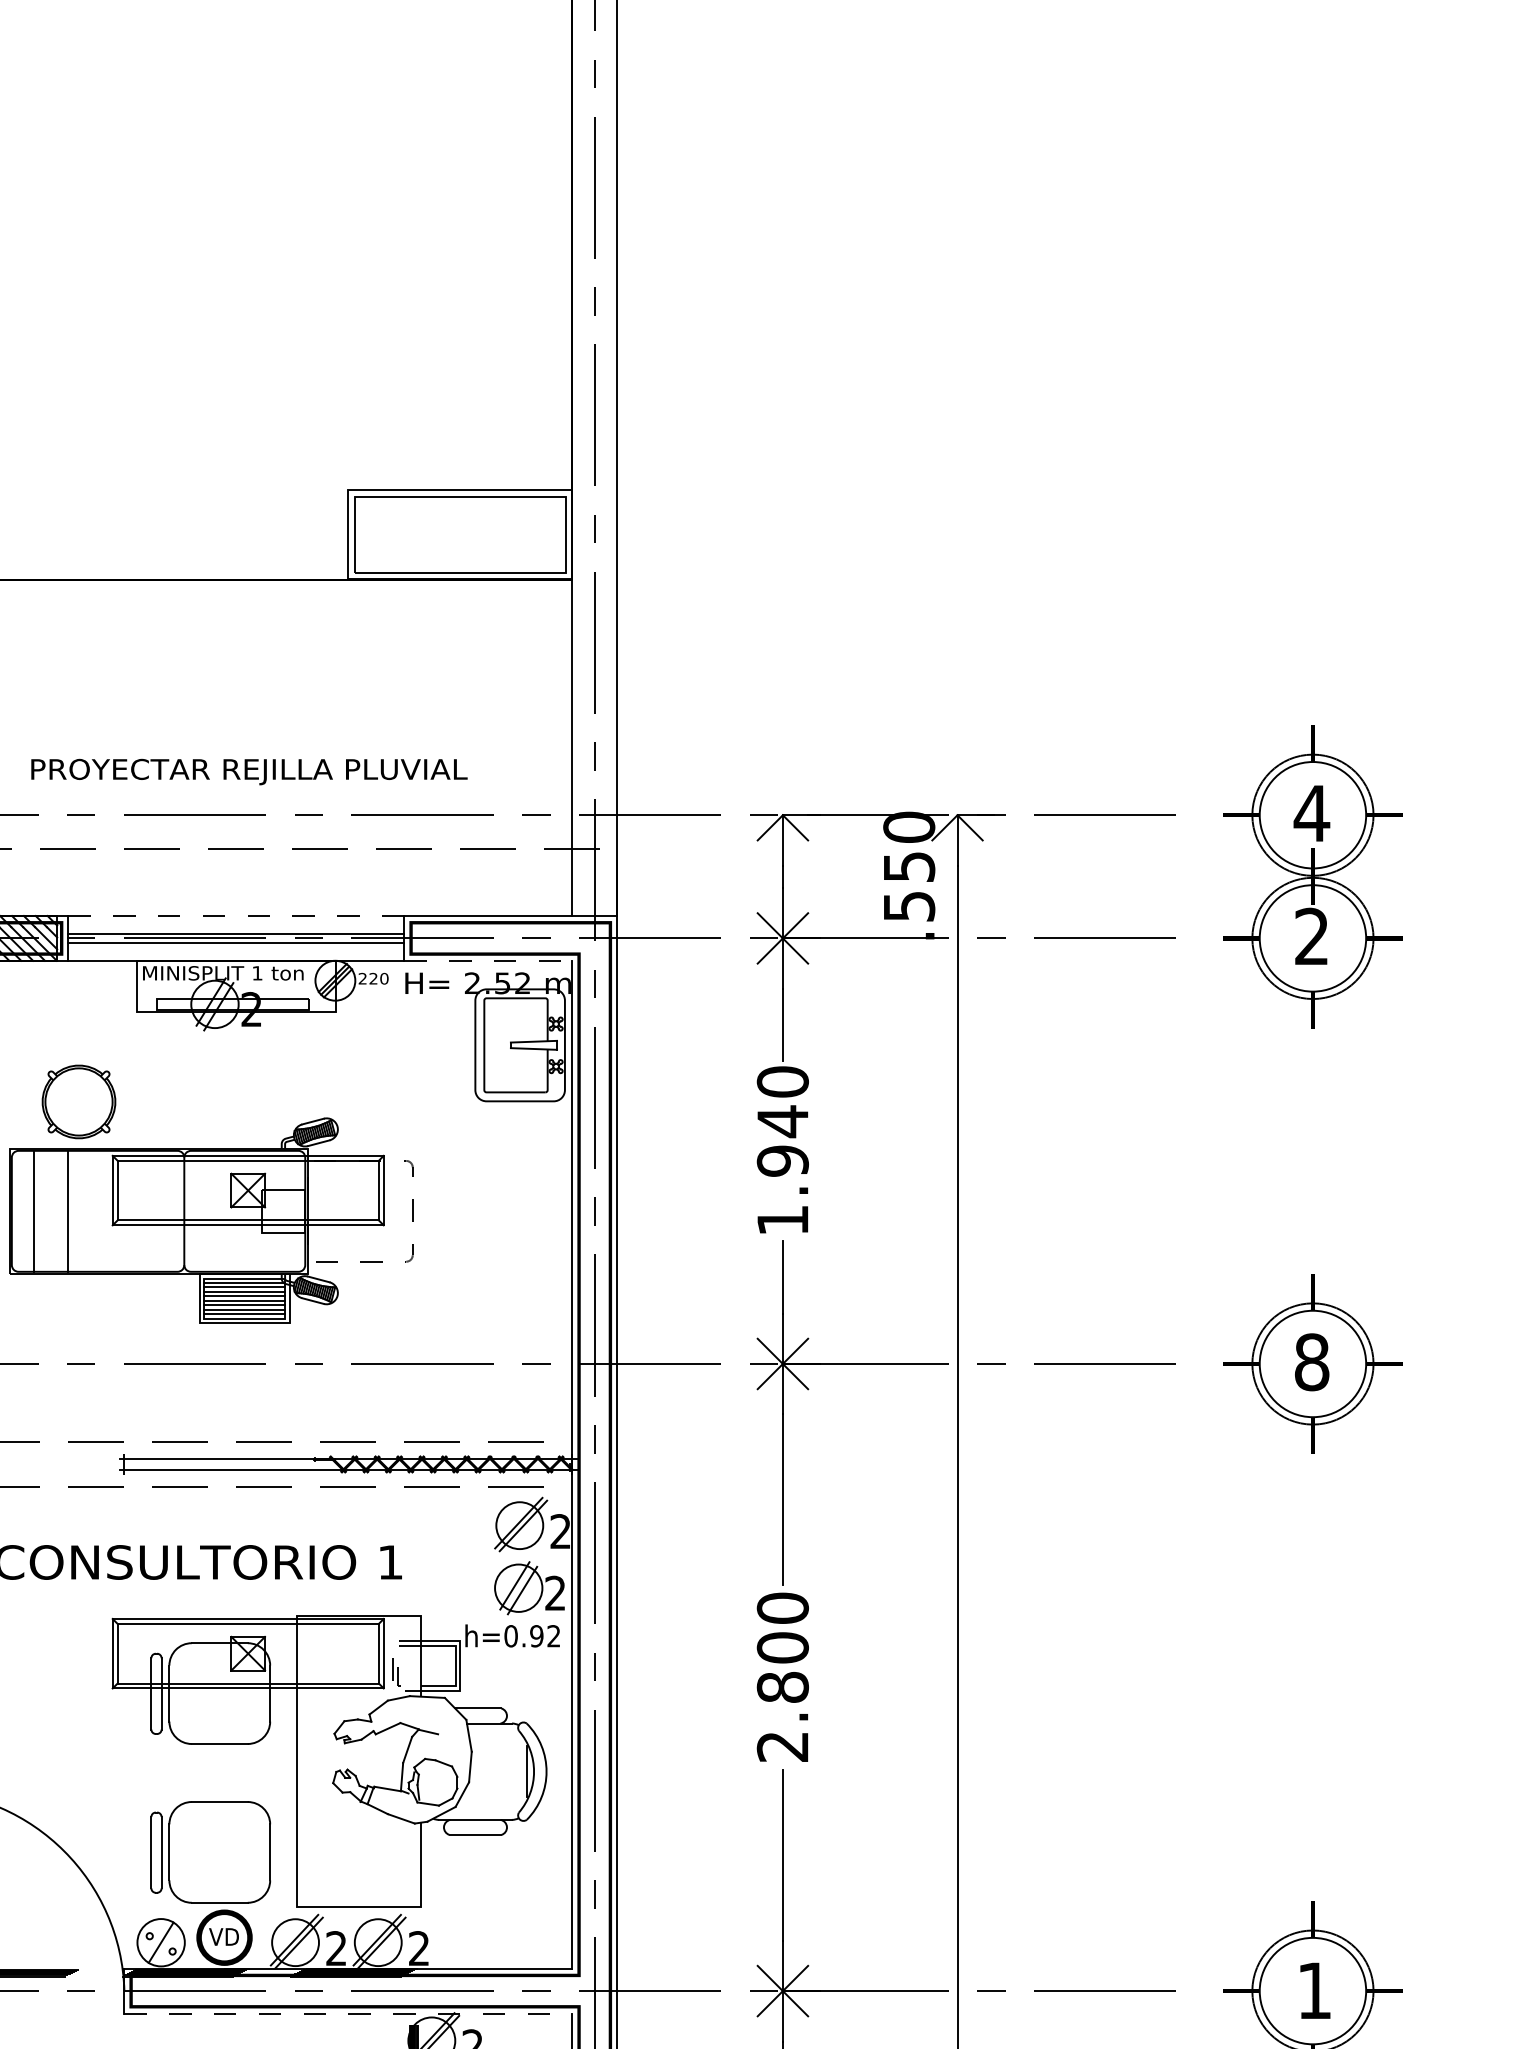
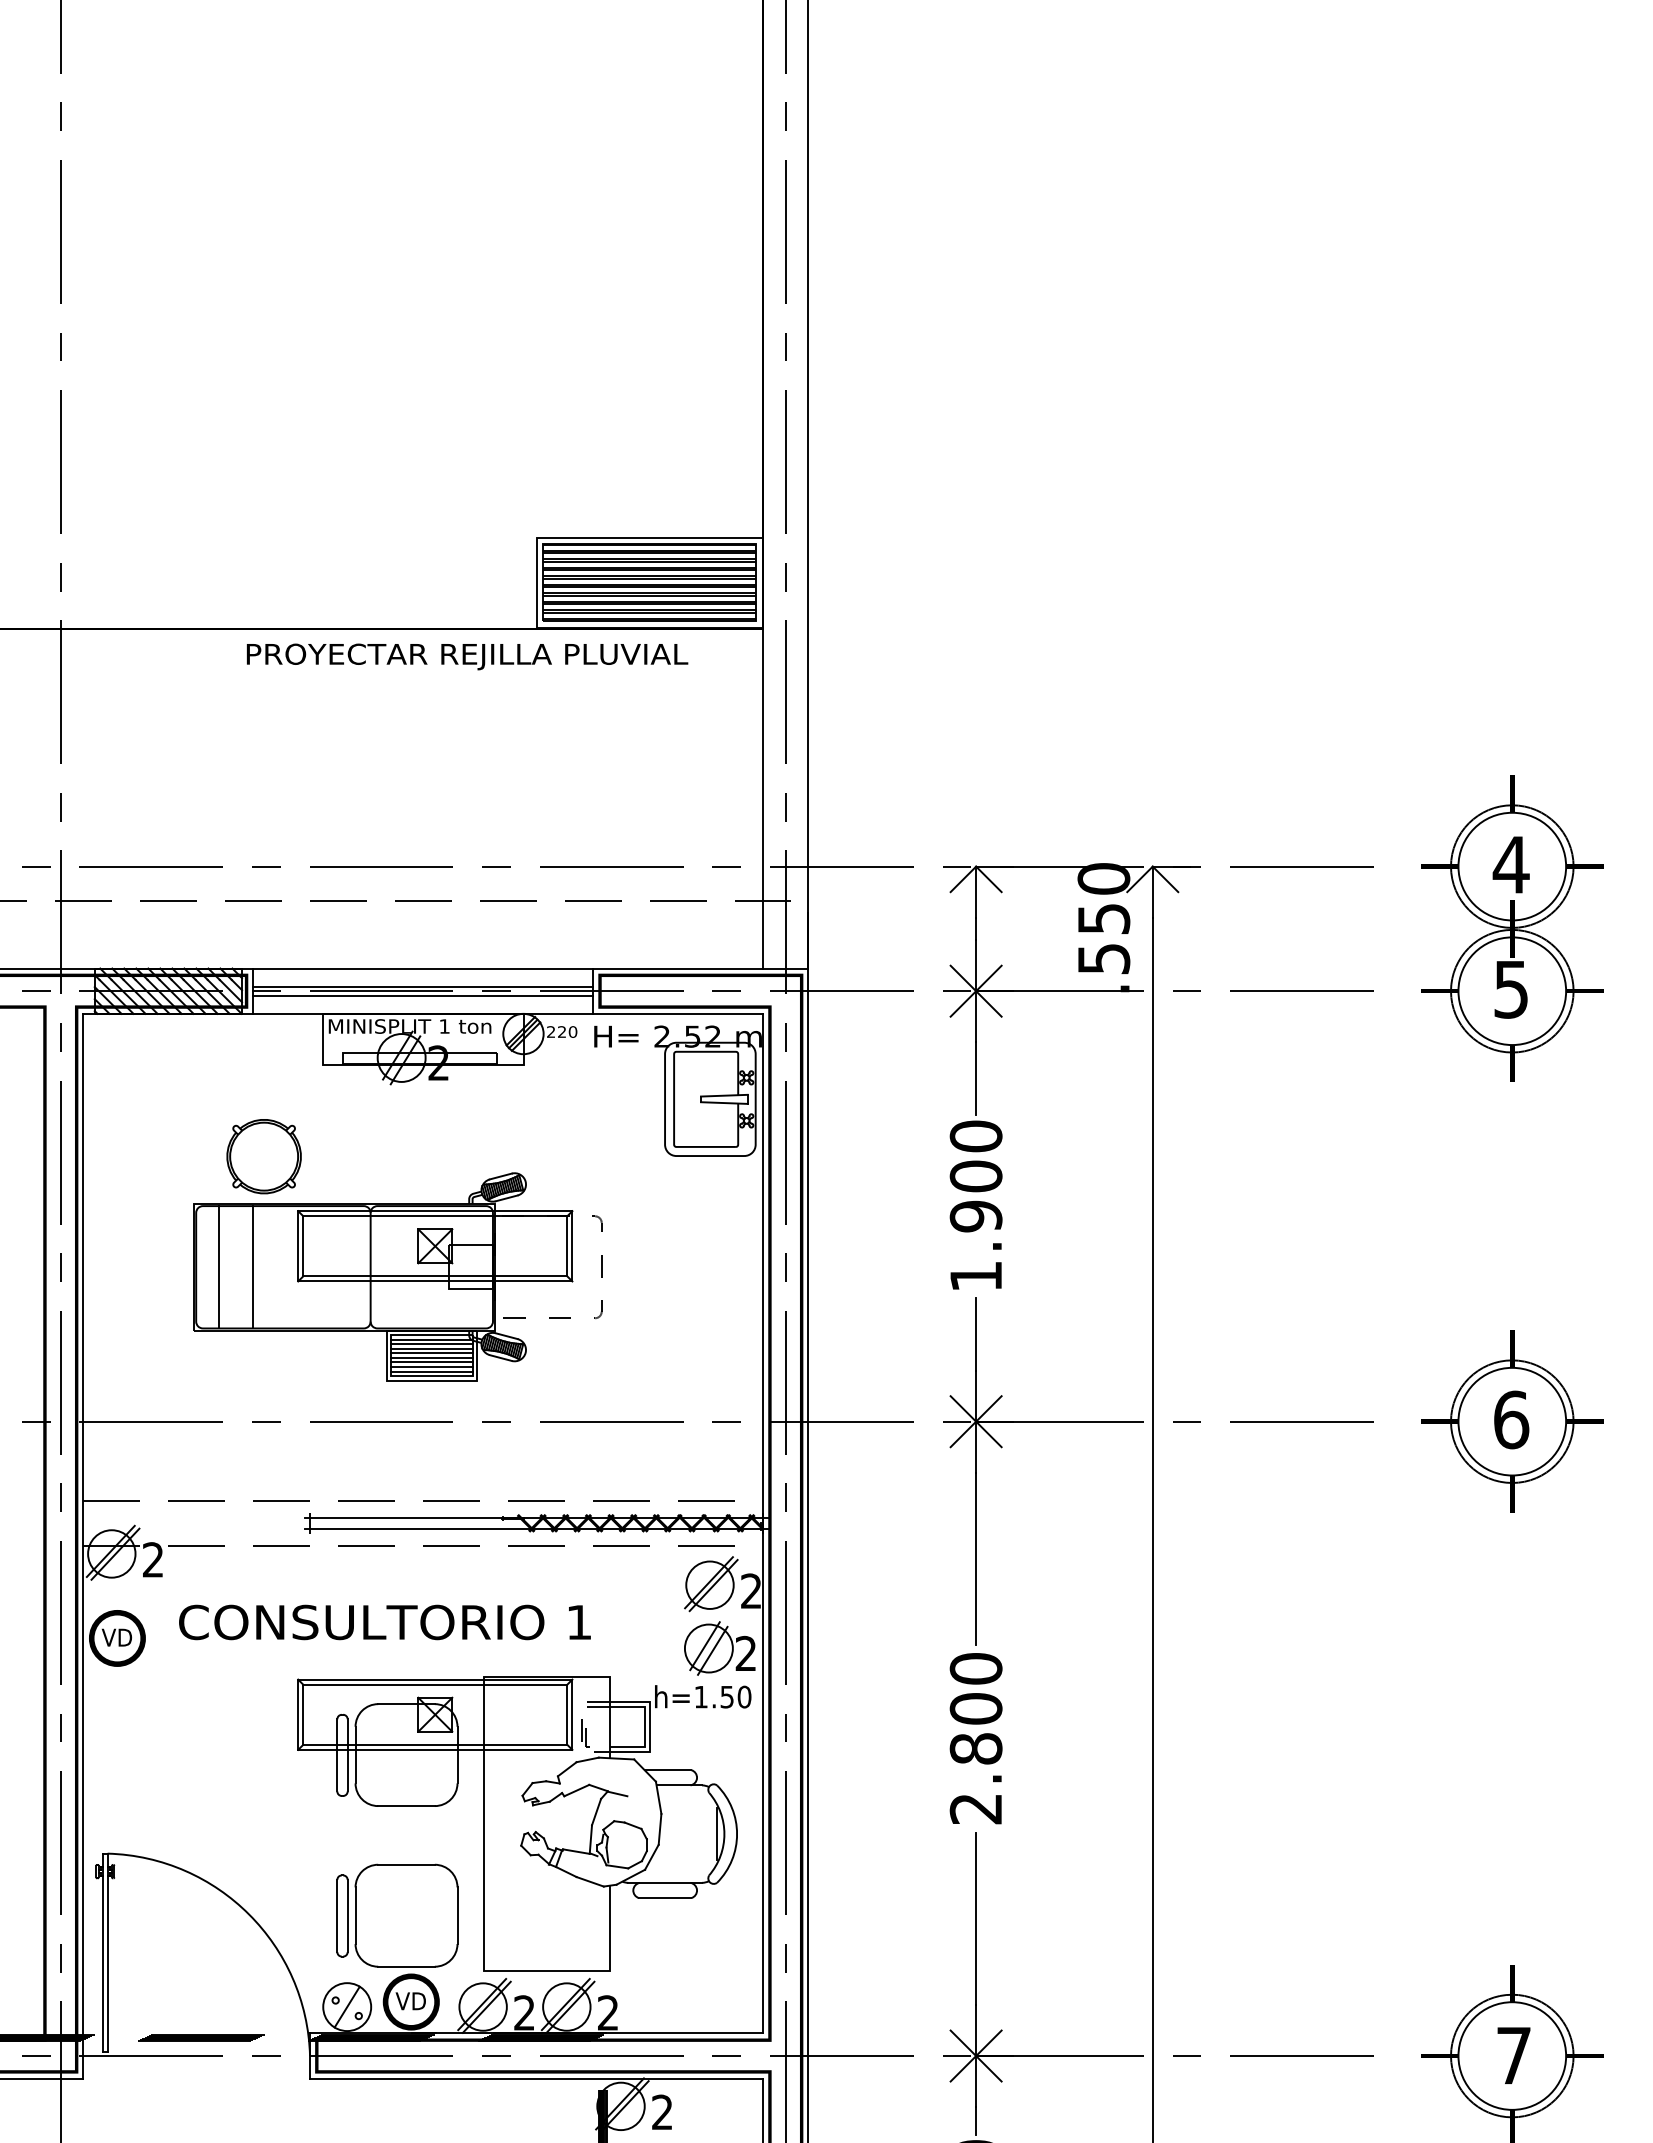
hatch: (459, 533) -> (649, 581), added
text: (249, 771) -> (467, 656), moved
line: (236, 915) -> (423, 968), dashed -> solid
text: (1311, 936) -> (1510, 989), 2 -> 5
line: (488, 960) -> (678, 1013), dashed -> solid
text: (782, 1121) -> (975, 1176), 1.940 -> 1.900
text: (1312, 1361) -> (1511, 1419), 8 -> 6
text: (532, 1635) -> (722, 1696), h=0.92 -> h=1.50
text: (1314, 1990) -> (1513, 2055), 1 -> 7
line: (348, 2013) -> (536, 2078), dashed -> solid

